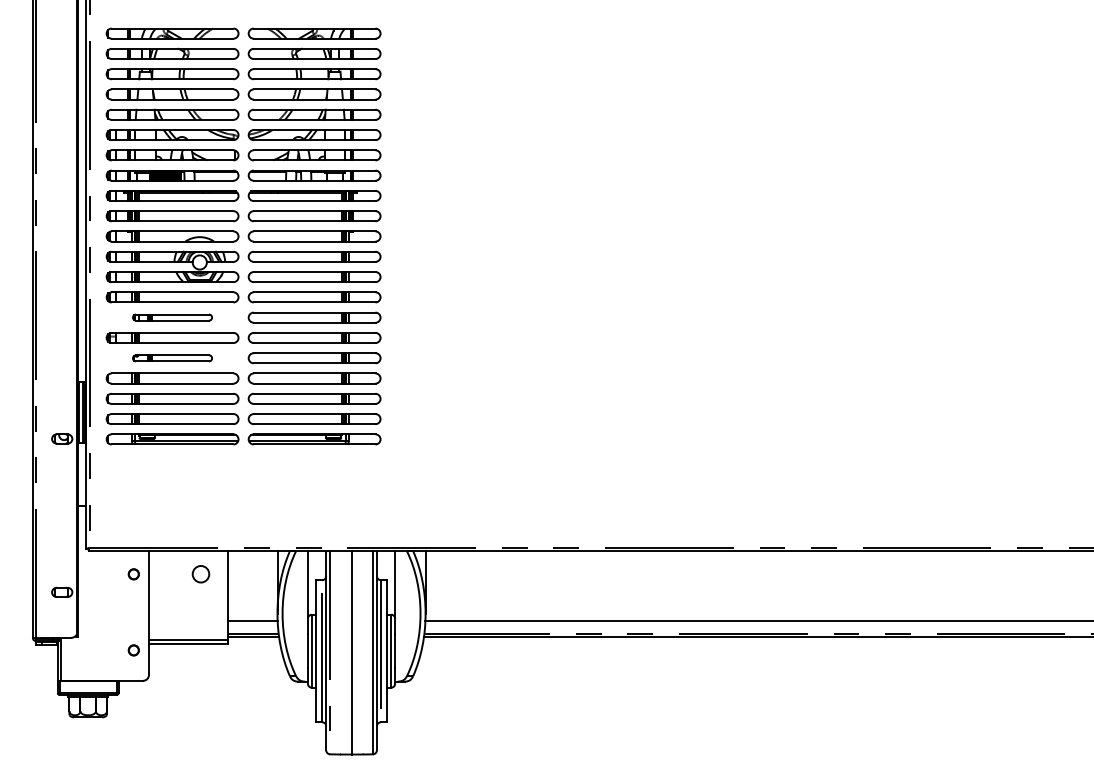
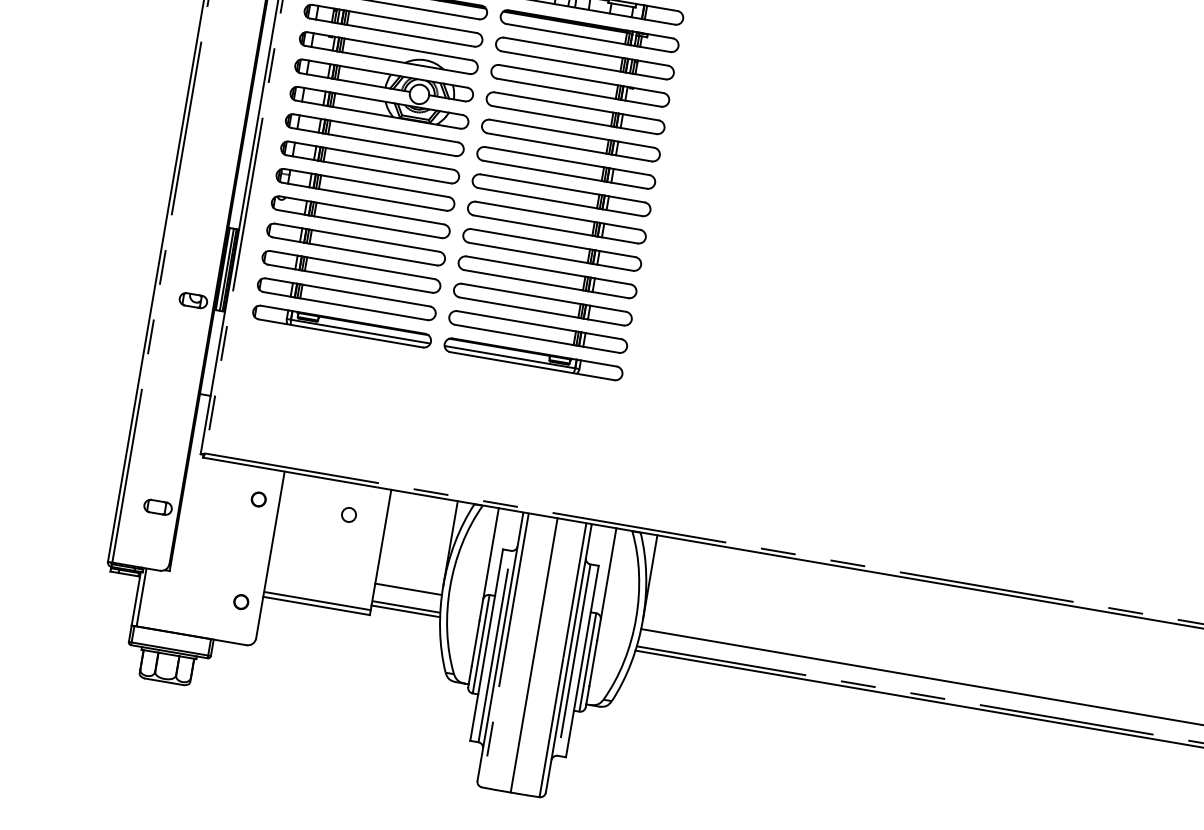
part: (172, 317) -> (370, 162), size x1.67
part: (172, 358) -> (360, 217), size x1.67
circle: (200, 574) -> (348, 515), size x0.62

